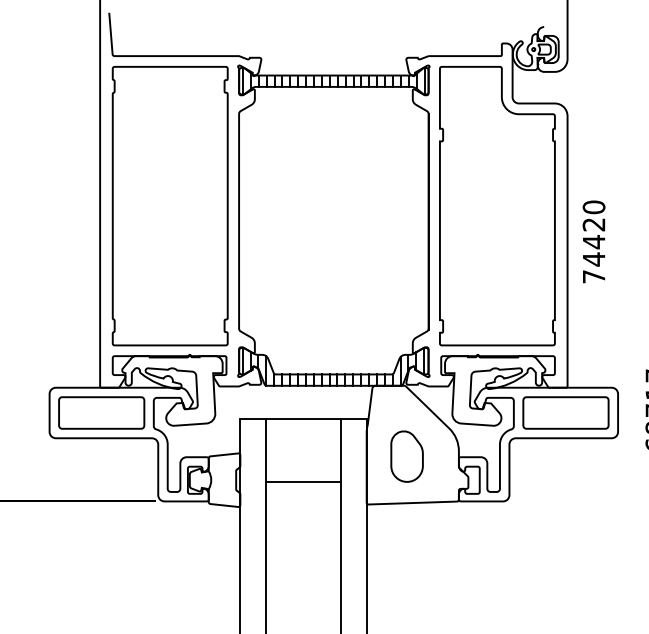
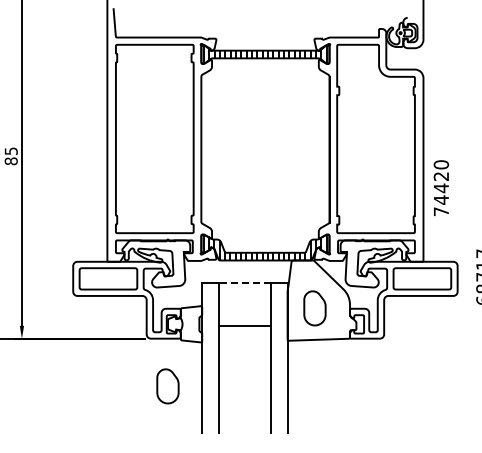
text: (594, 242) -> (441, 188), moved
line: (302, 419) -> (244, 283), solid -> dashed
part: (189, 572) -> (167, 386), added

